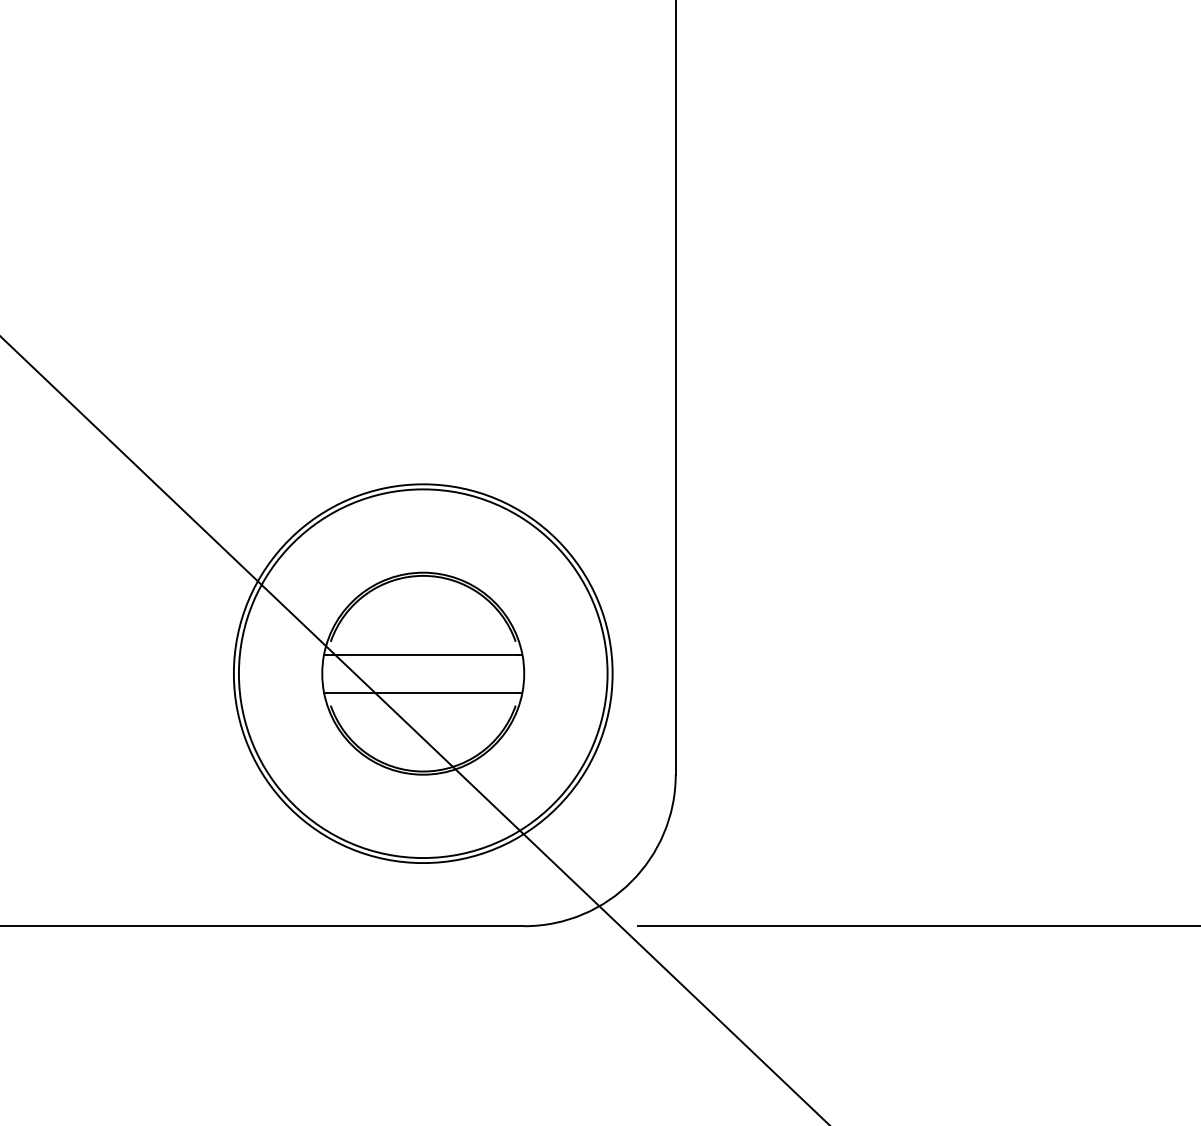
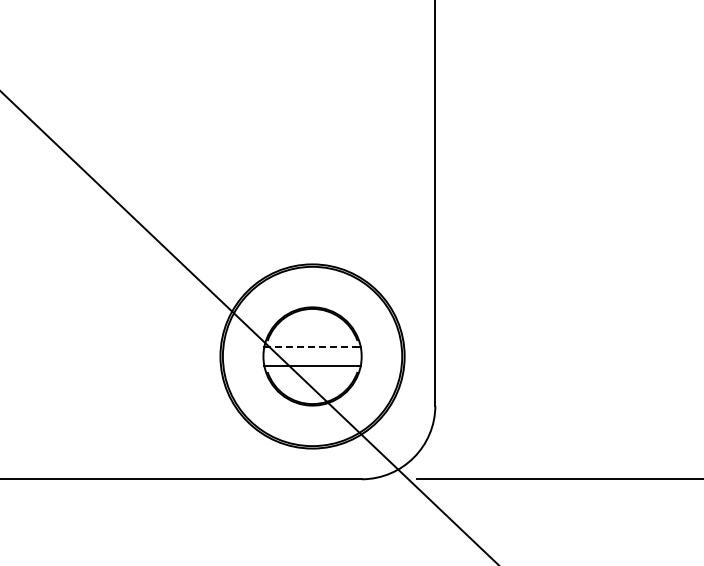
line: (423, 655) -> (312, 347), solid -> dashed

